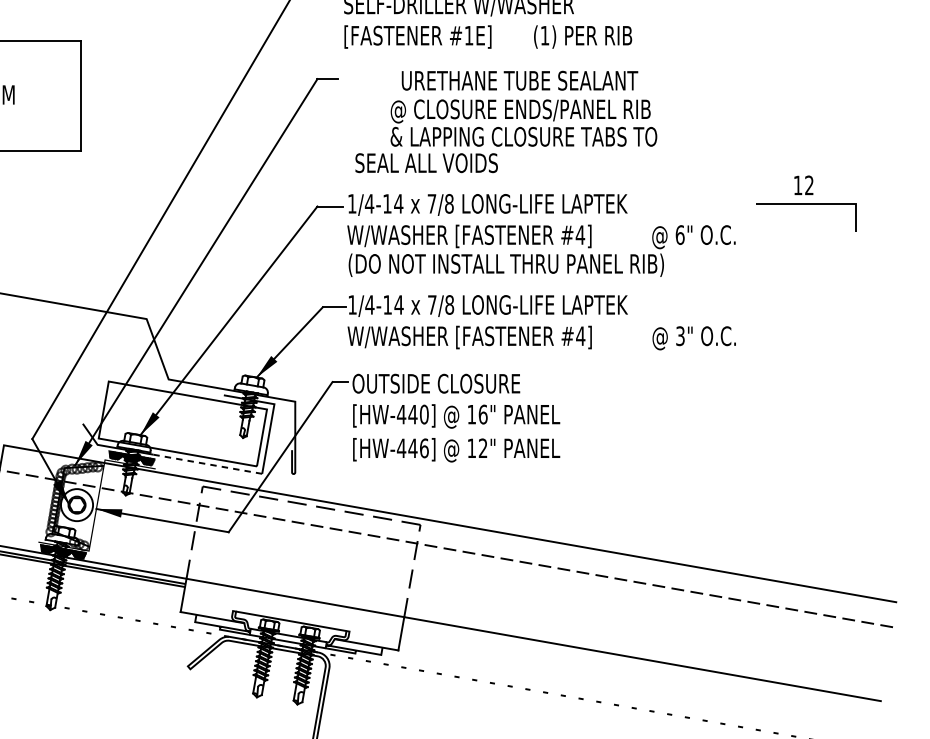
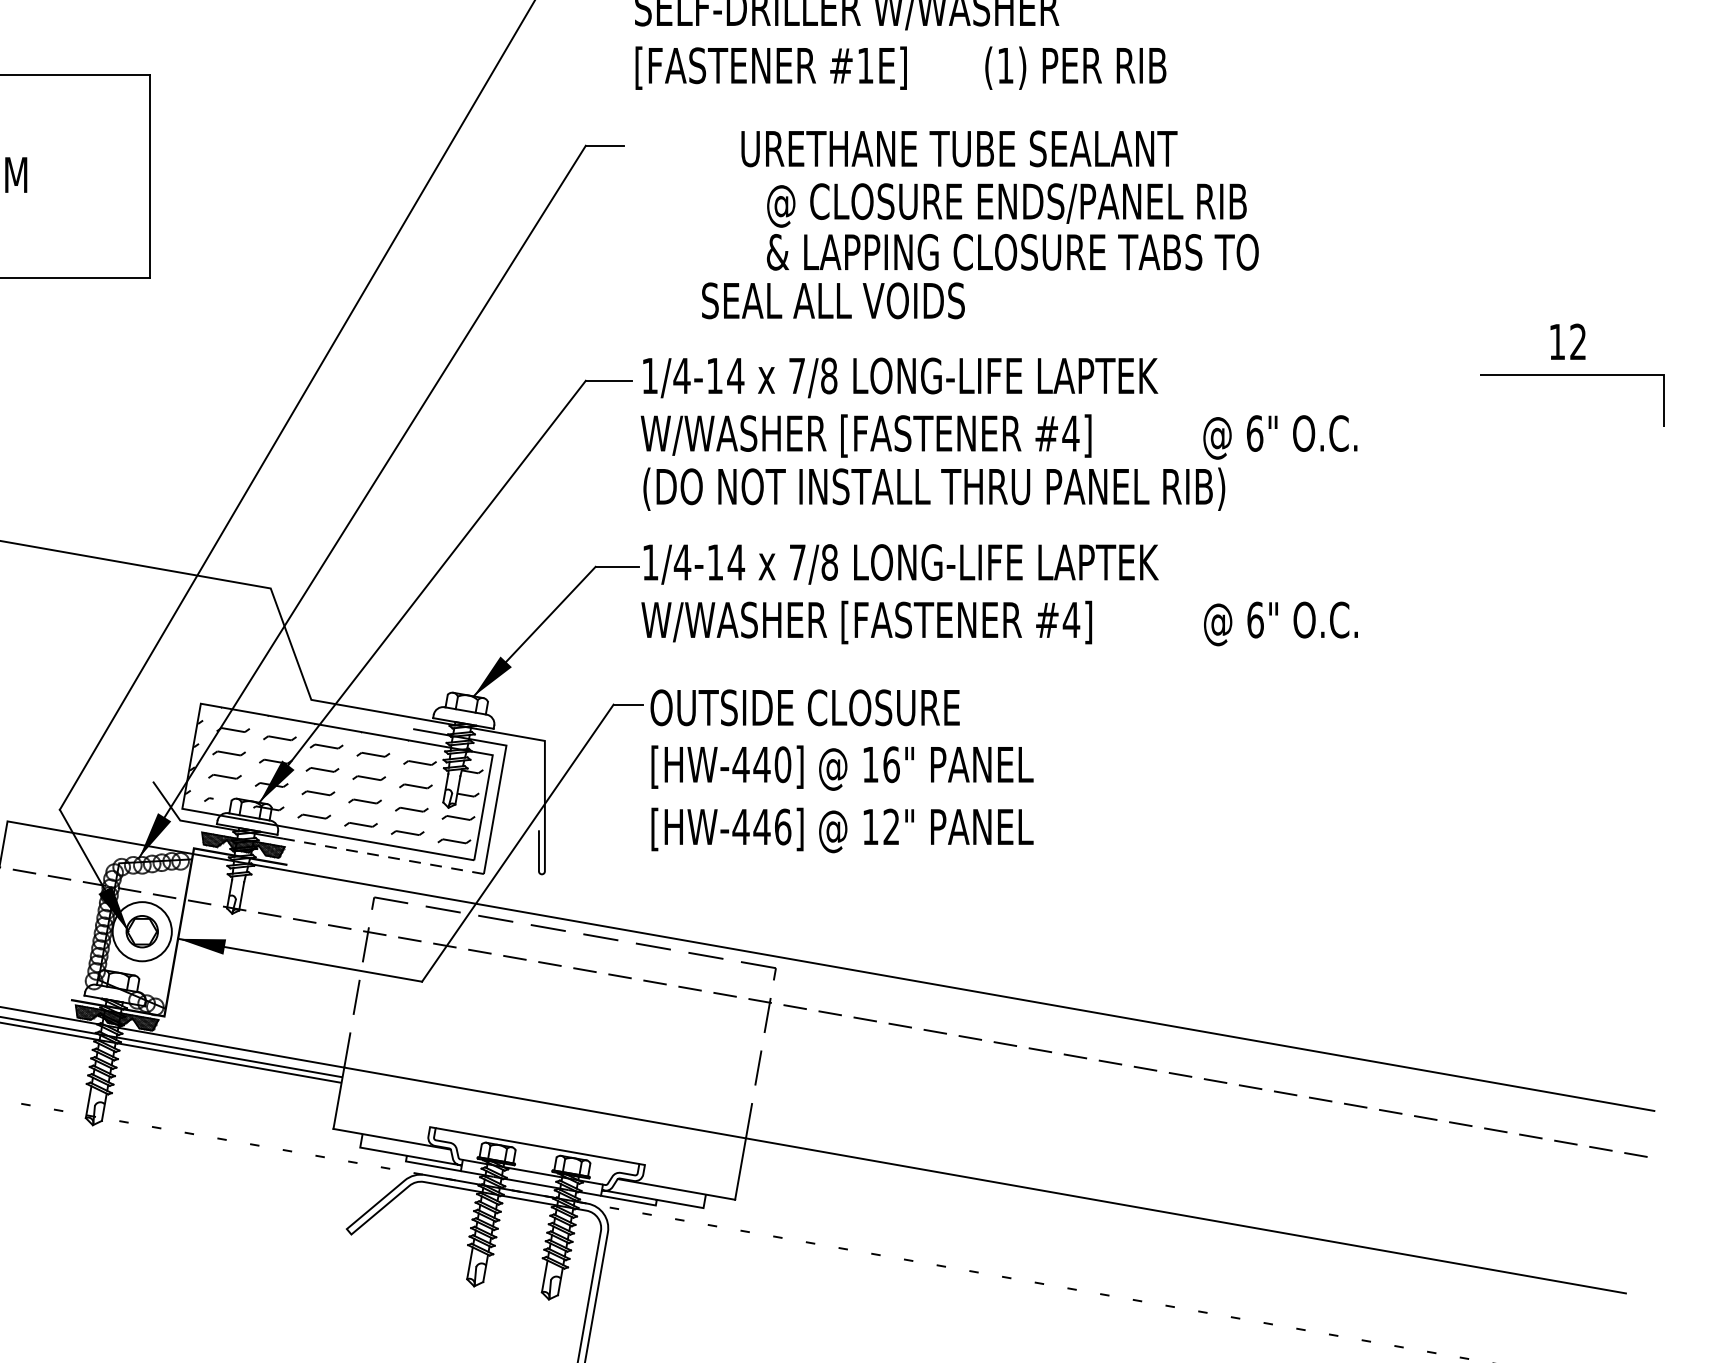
text: (506, 136) -> (980, 251), moved
part: (806, 203) -> (1572, 375), moved
text: (680, 336) -> (1255, 620), 3" -> 6"
hatch: (180, 420) -> (333, 775), added

